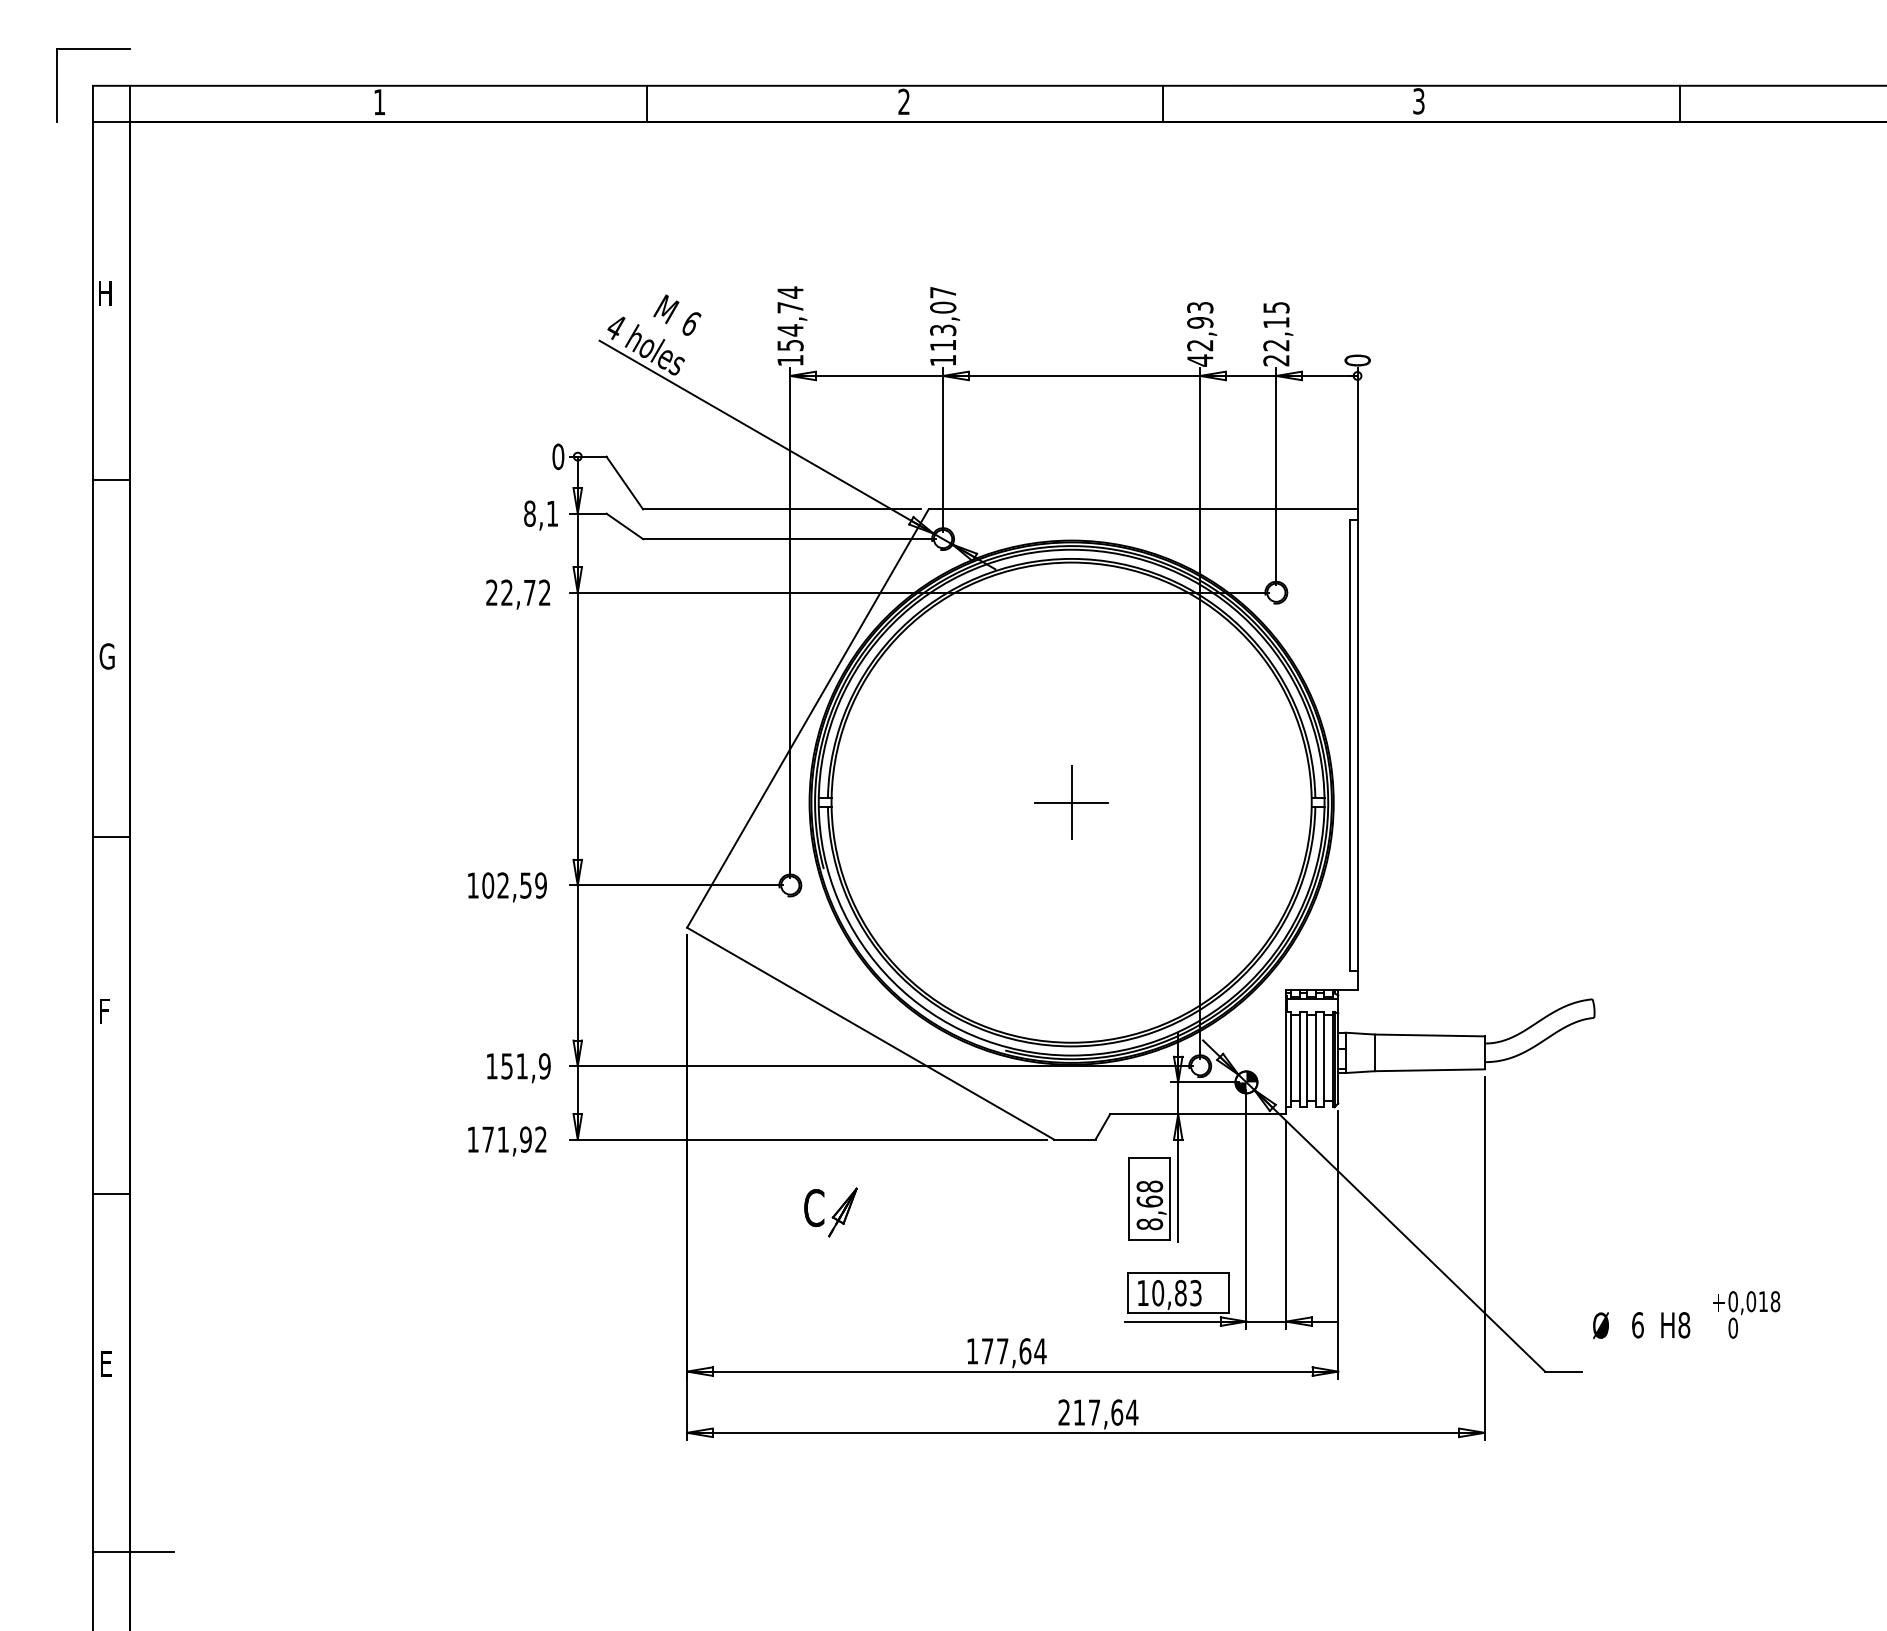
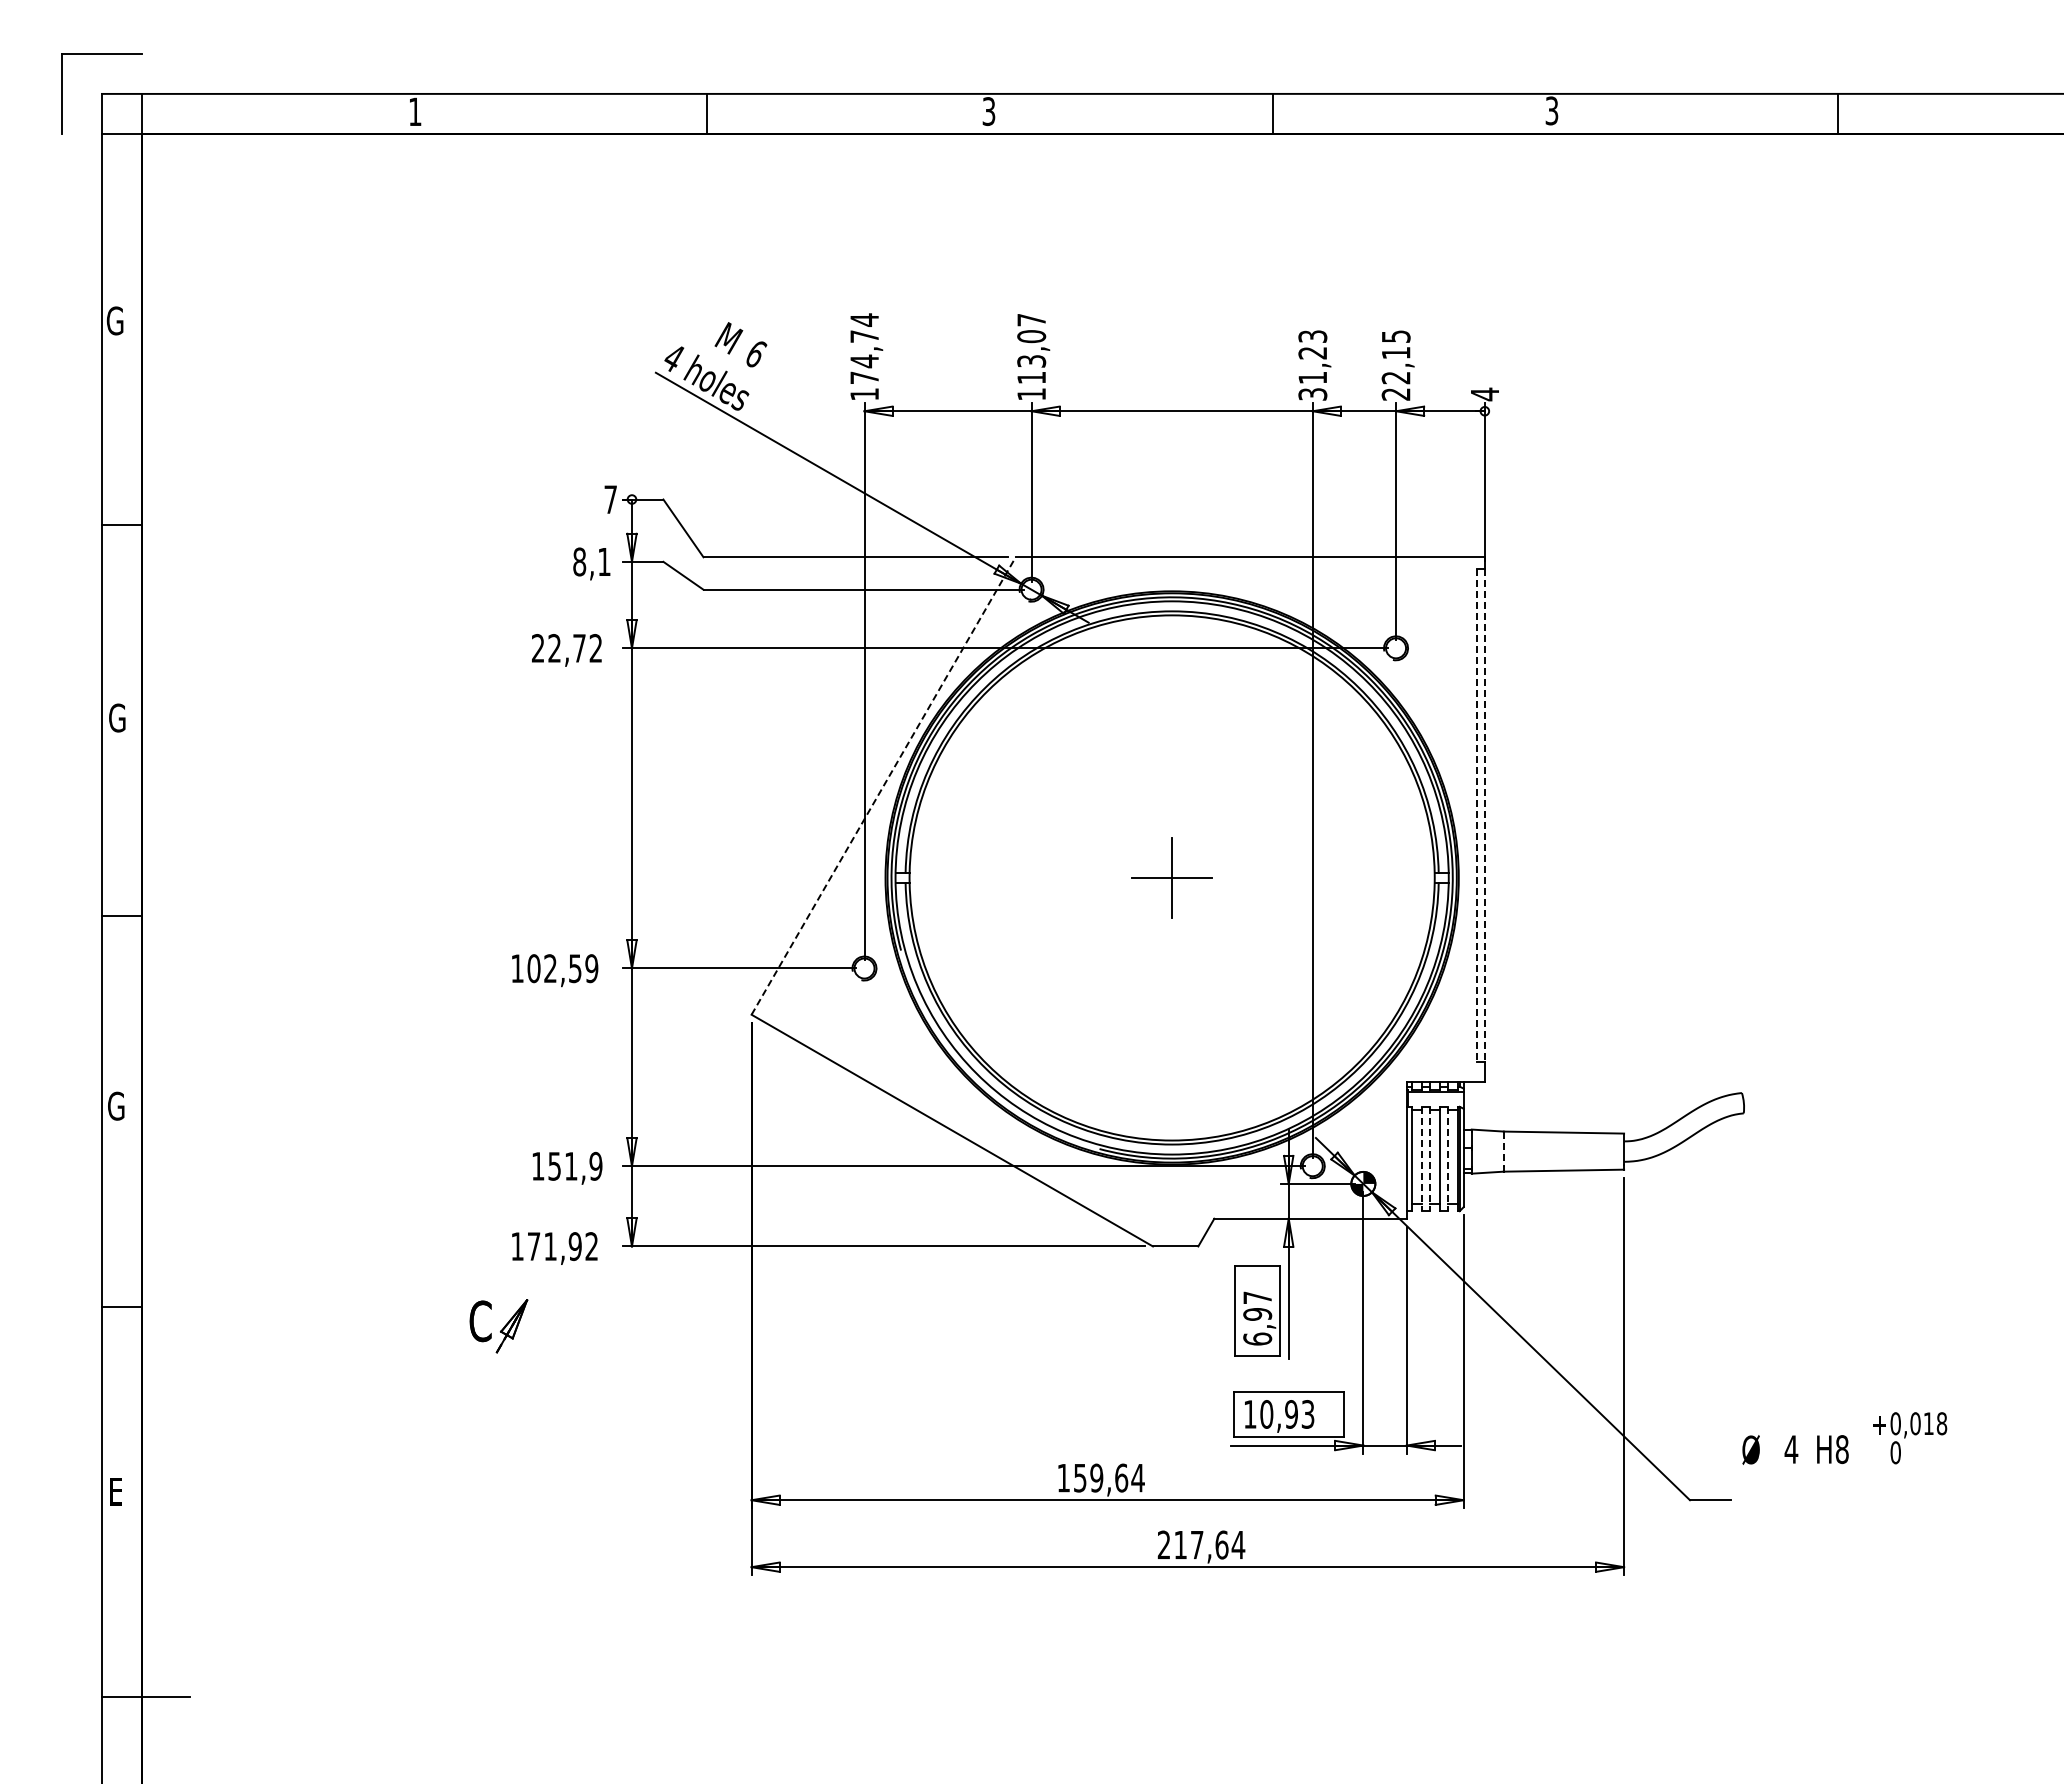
text: (903, 101) -> (988, 111), 2 -> 3
text: (104, 292) -> (114, 320), H -> G
text: (1199, 341) -> (1312, 373), 42,93 -> 31,23
text: (790, 345) -> (864, 377), 154,74 -> 174,74
text: (1357, 360) -> (1484, 394), 0 -> 4
text: (558, 456) -> (610, 499), 0 -> 7
line: (807, 718) -> (883, 785), solid -> dashed
line: (1349, 745) -> (1476, 815), solid -> dashed
line: (1357, 745) -> (1484, 815), solid -> dashed
text: (106, 1010) -> (116, 1105), F -> G
line: (1374, 1050) -> (1503, 1149), solid -> dashed
line: (1299, 1060) -> (1421, 1159), solid -> dashed
line: (1306, 1060) -> (1429, 1159), solid -> dashed
line: (1323, 1060) -> (1447, 1159), solid -> dashed
text: (1149, 1205) -> (1257, 1318), 8,68 -> 6,97
part: (830, 1212) -> (498, 1326), moved
text: (1180, 1293) -> (1291, 1414), 10,83 -> 10,93
text: (1637, 1325) -> (1791, 1449), 6 -> 4
text: (995, 1350) -> (1088, 1477), 177,64 -> 159,64

